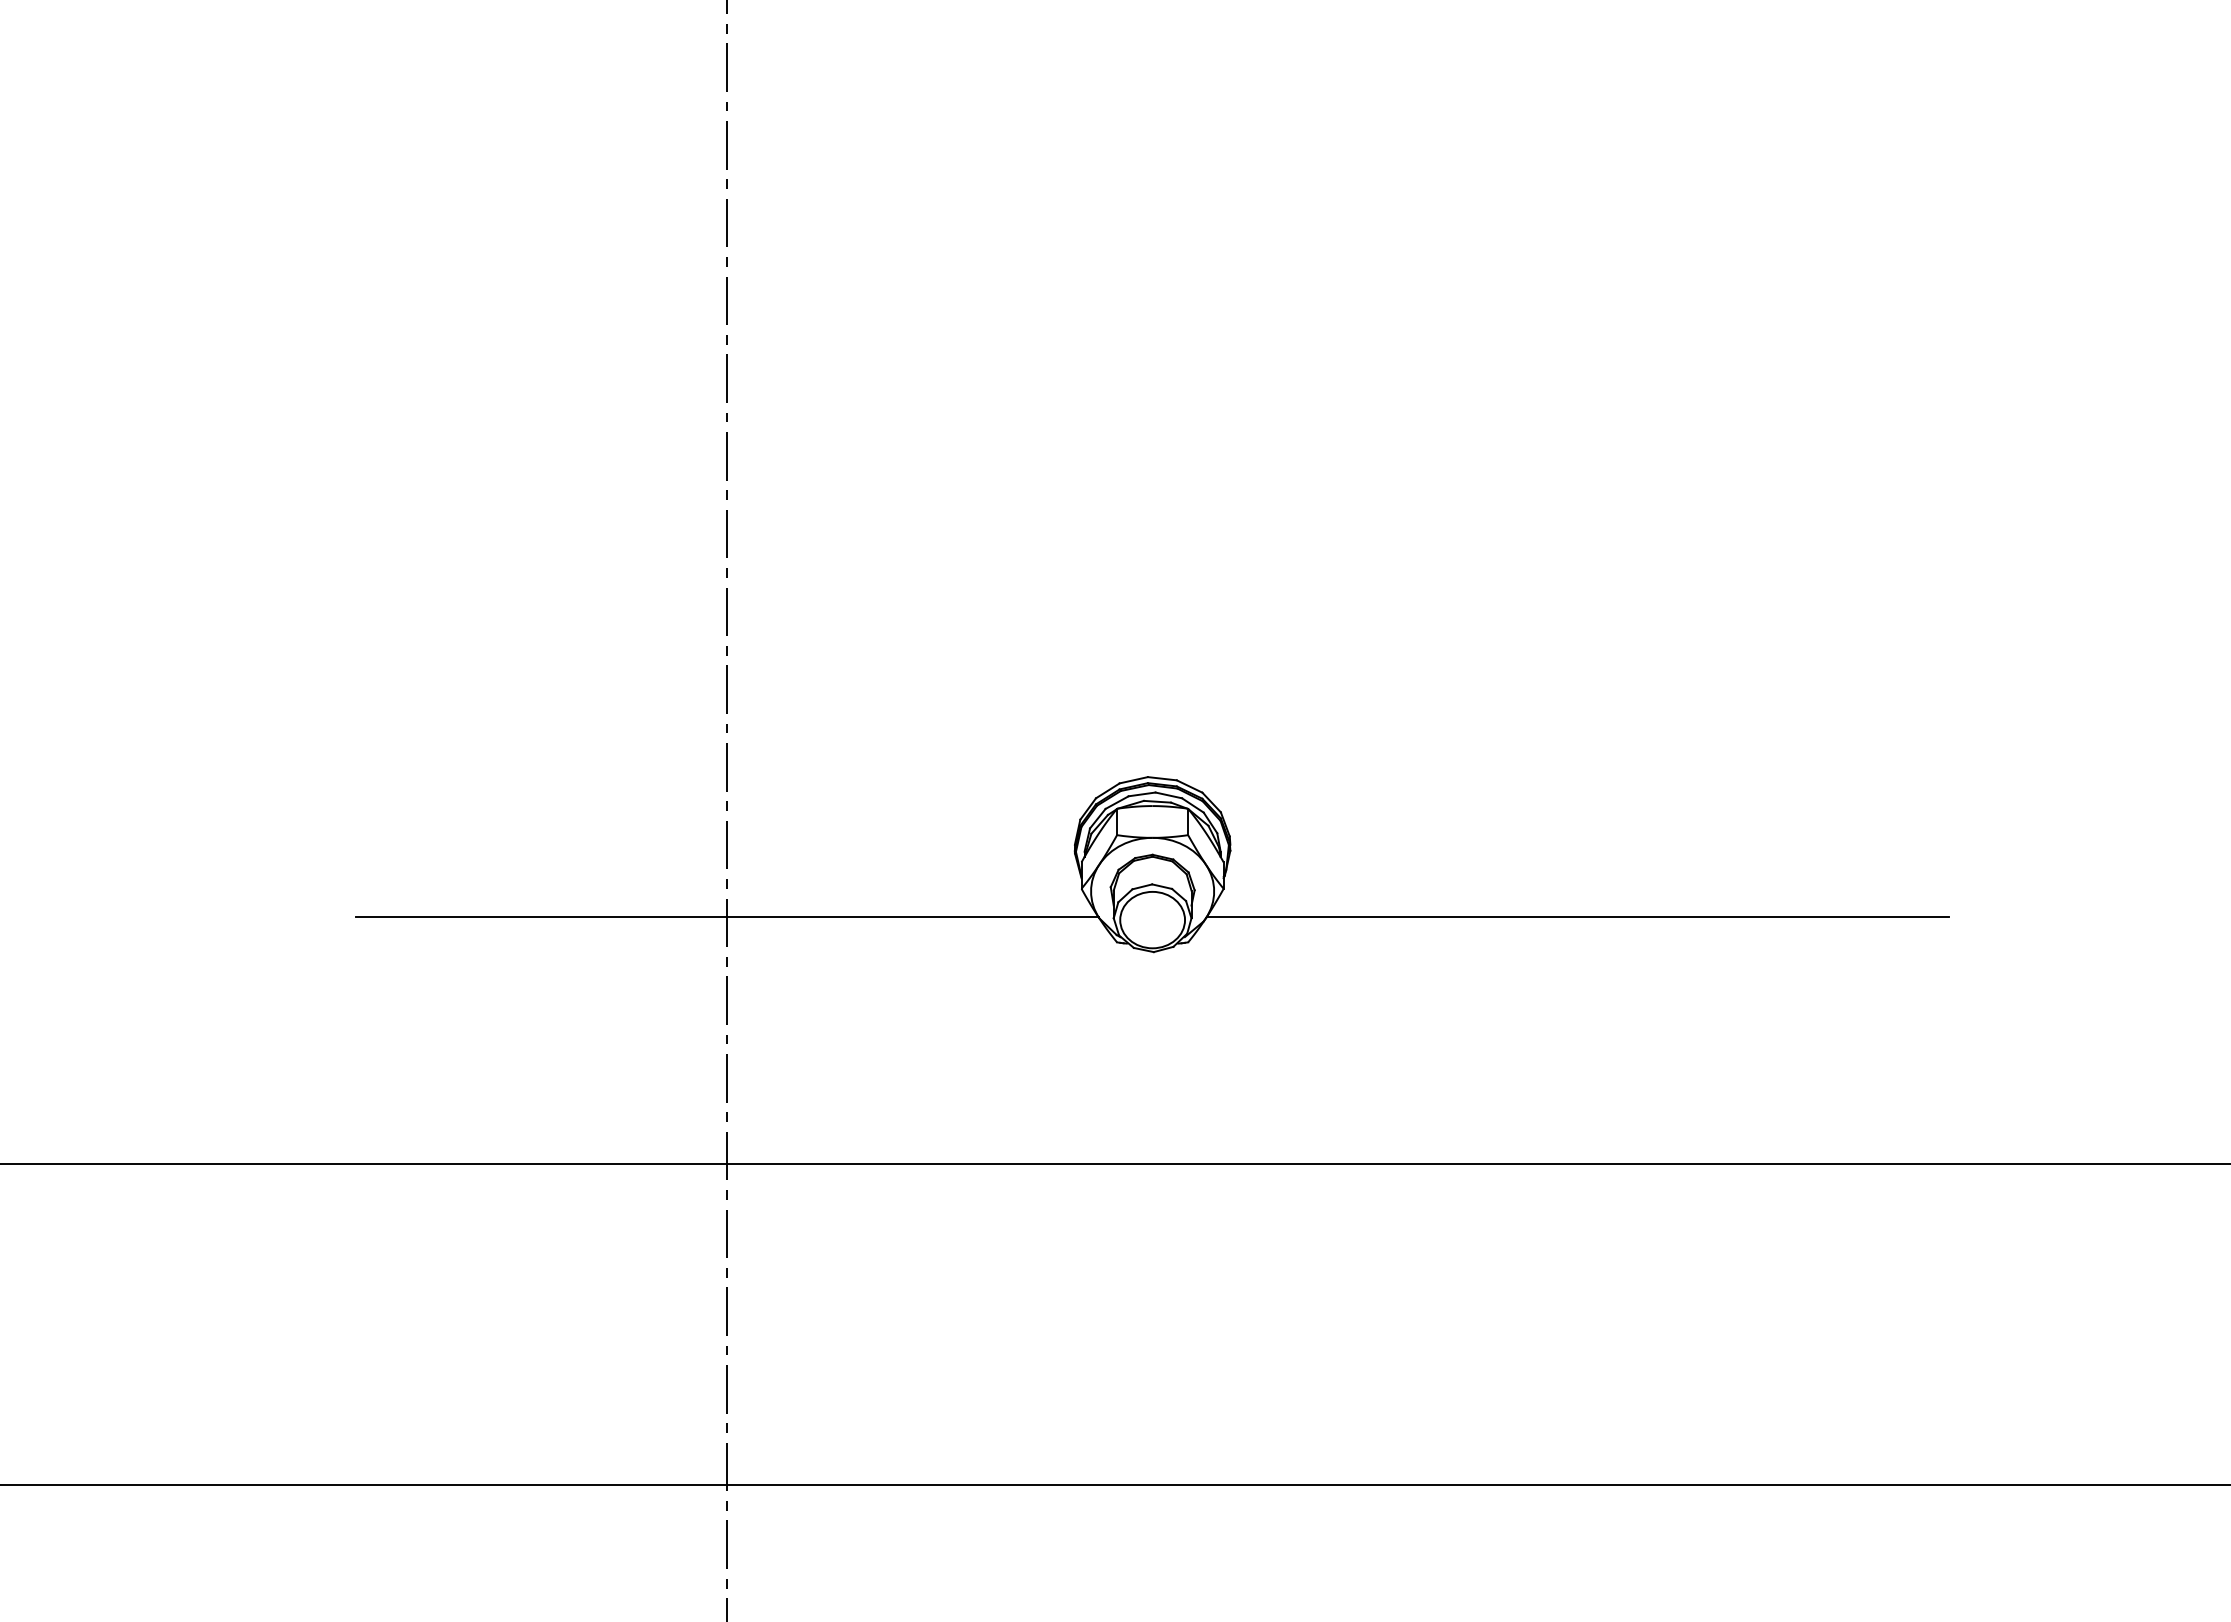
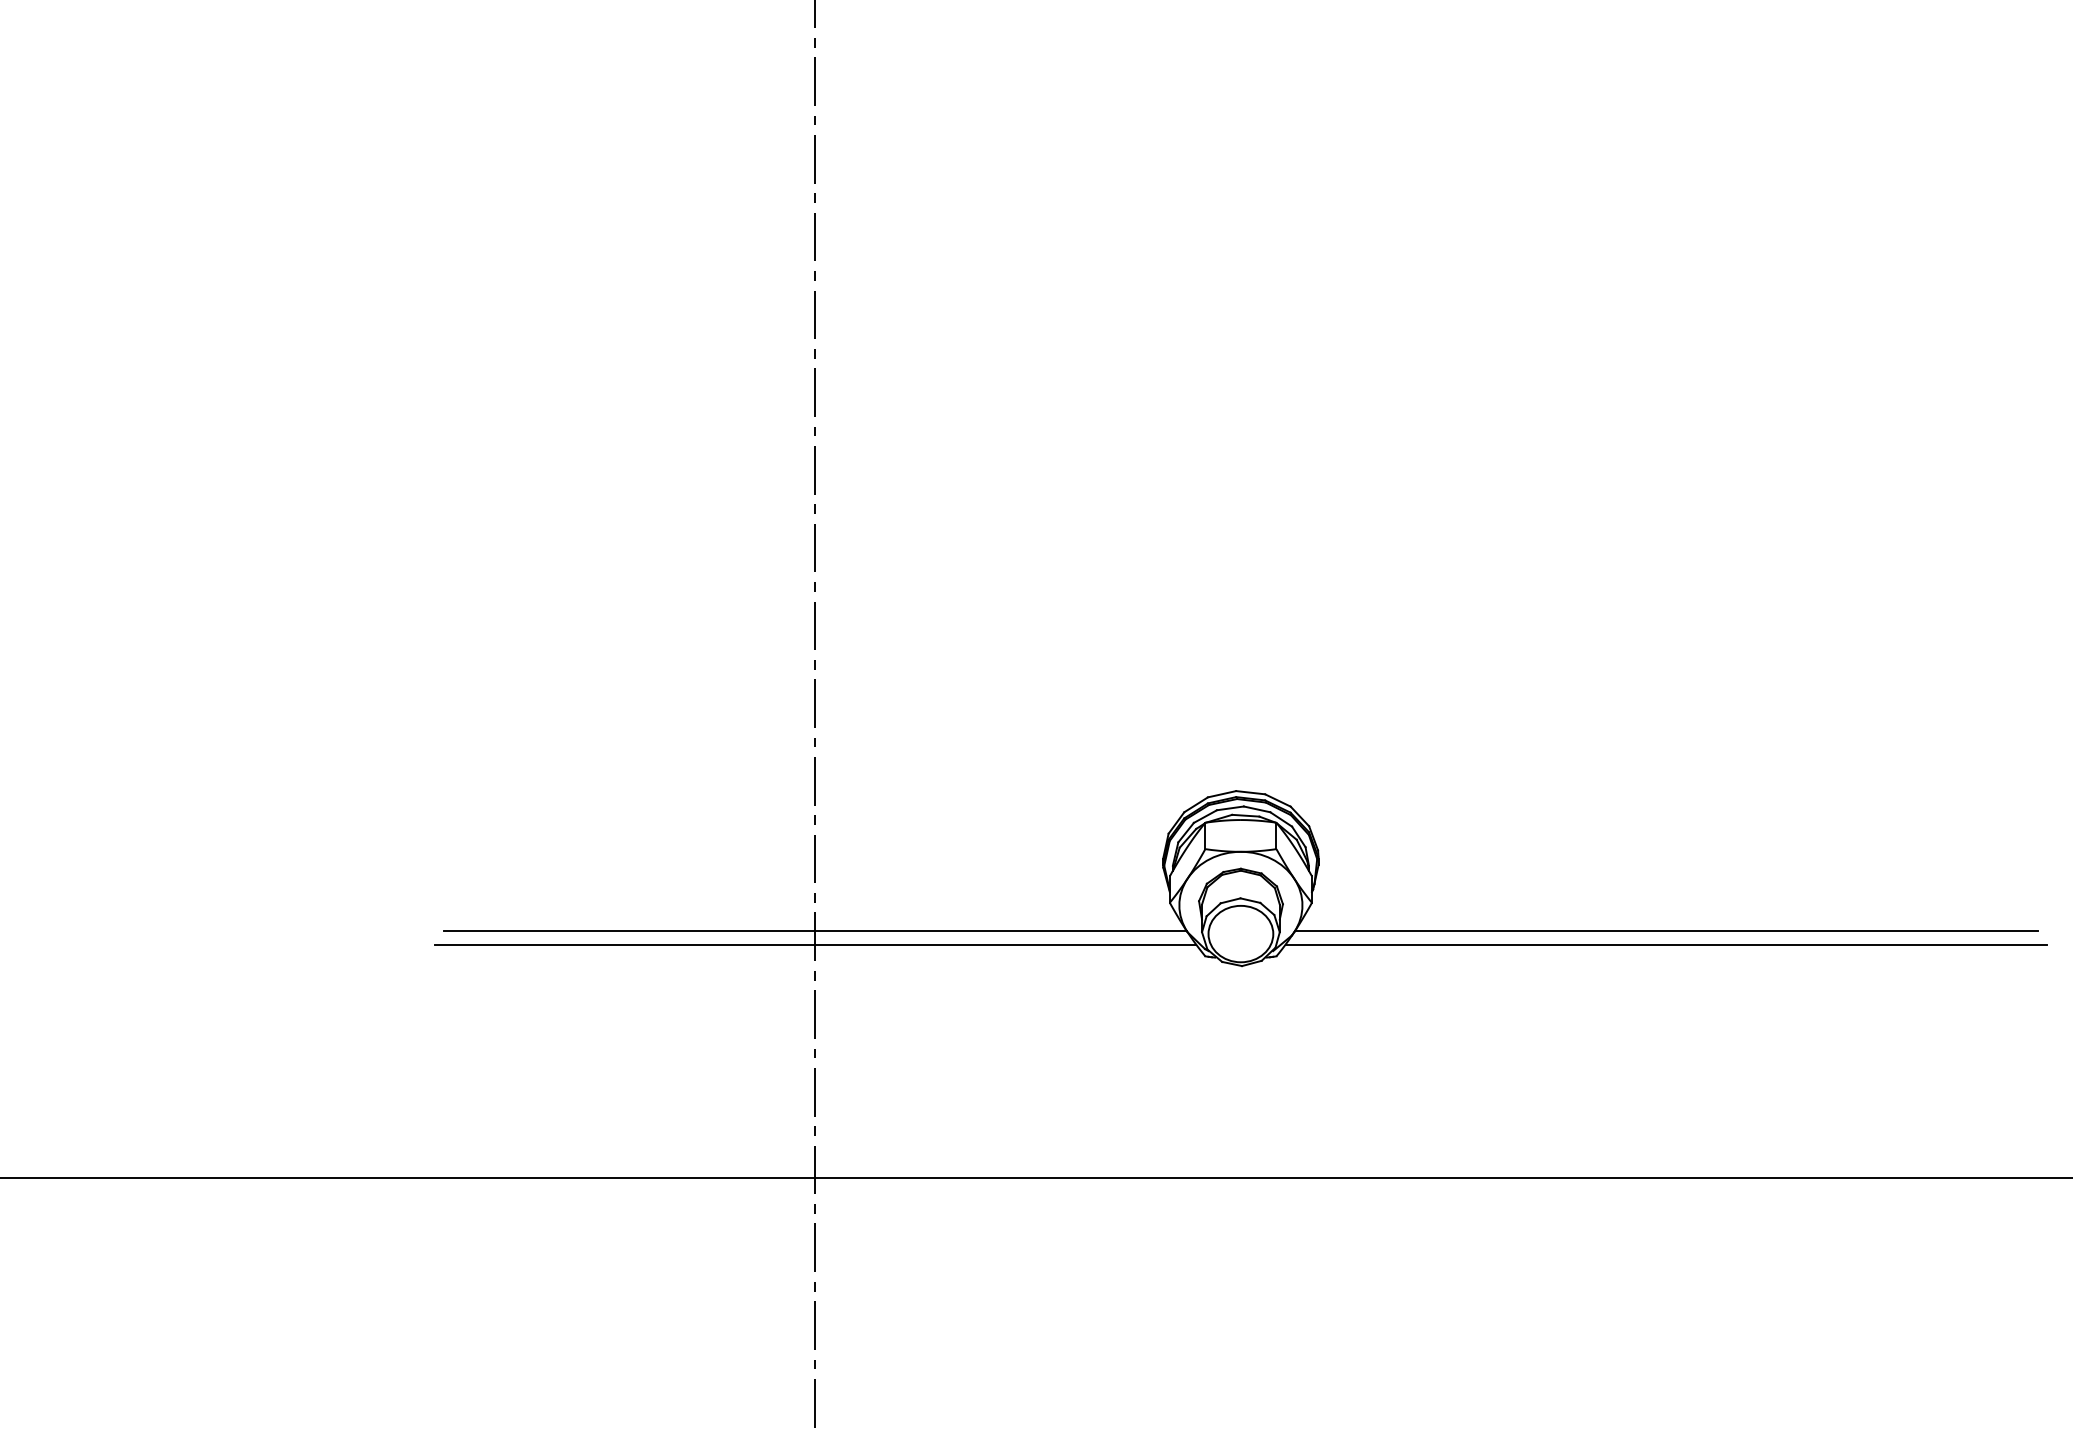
line: (726, 930) -> (814, 944), added
line: (1577, 930) -> (1665, 944), added

